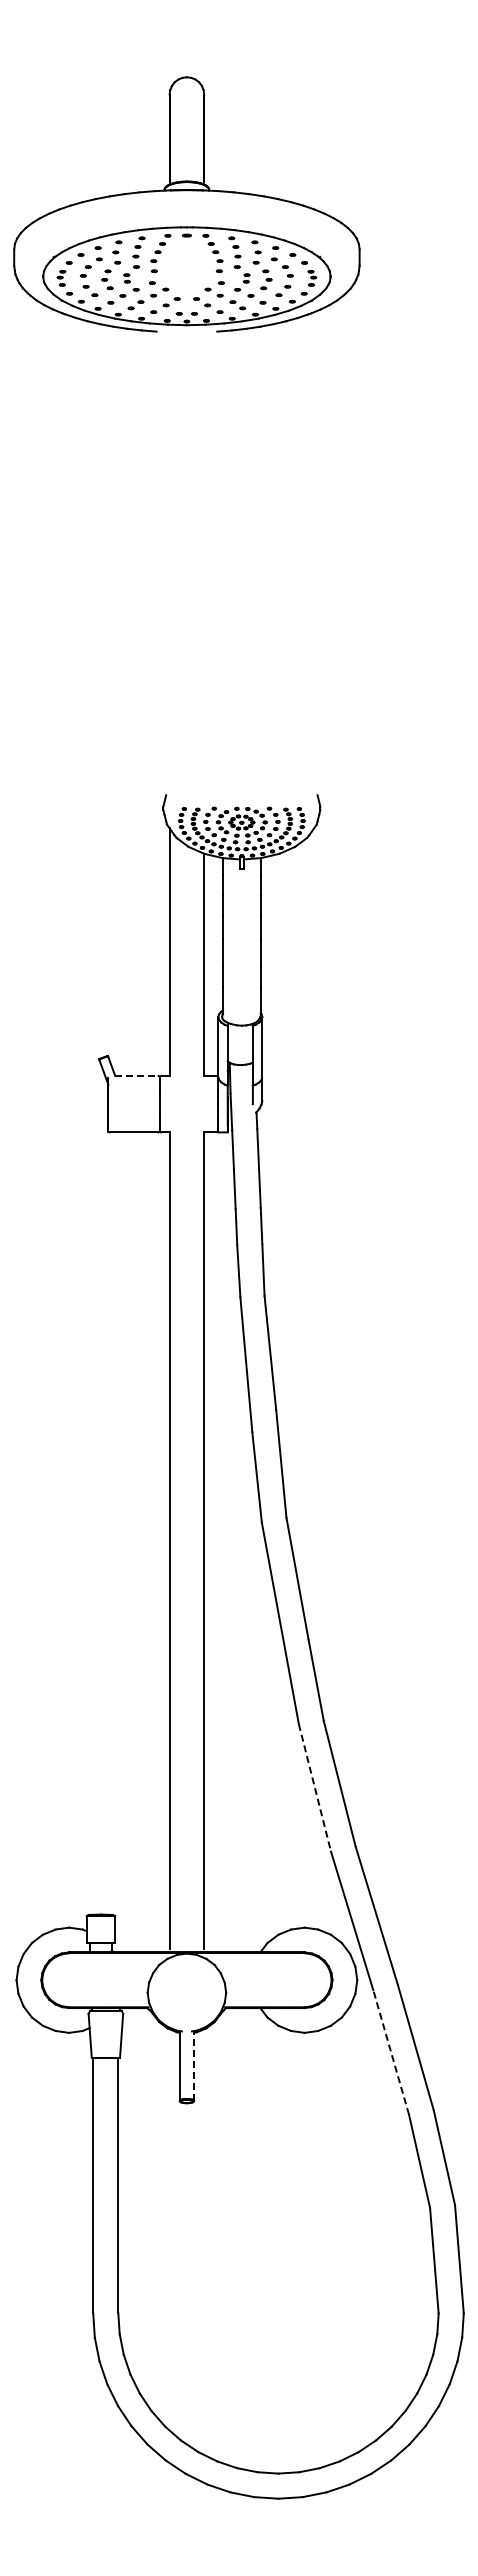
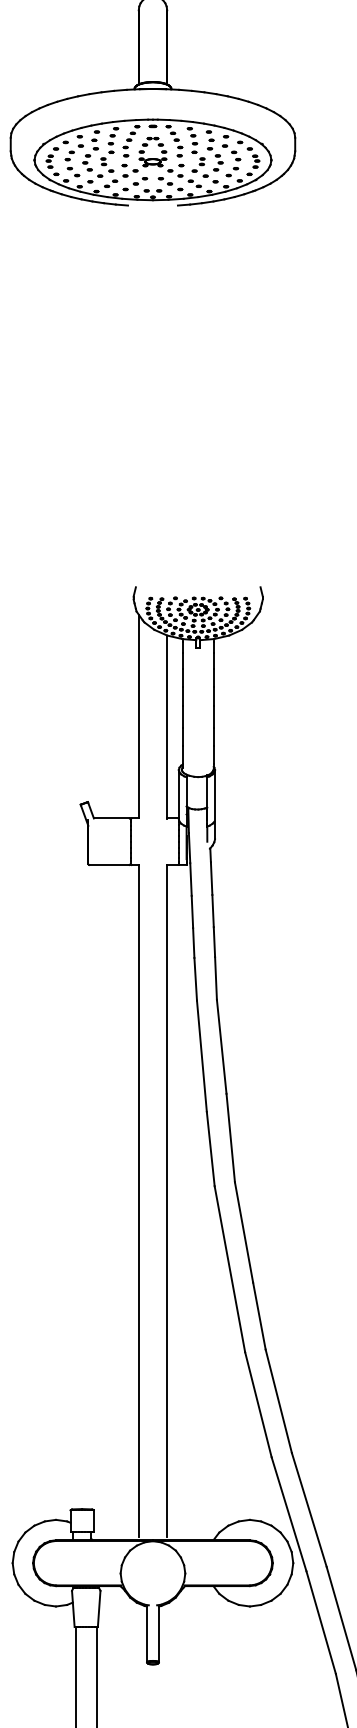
part: (186, 274) -> (152, 158), added
line: (136, 1075) -> (111, 818), dashed -> solid
line: (314, 1787) -> (258, 1404), dashed -> solid
line: (391, 2052) -> (321, 1622), dashed -> solid
line: (193, 2065) -> (158, 1633), dashed -> solid

